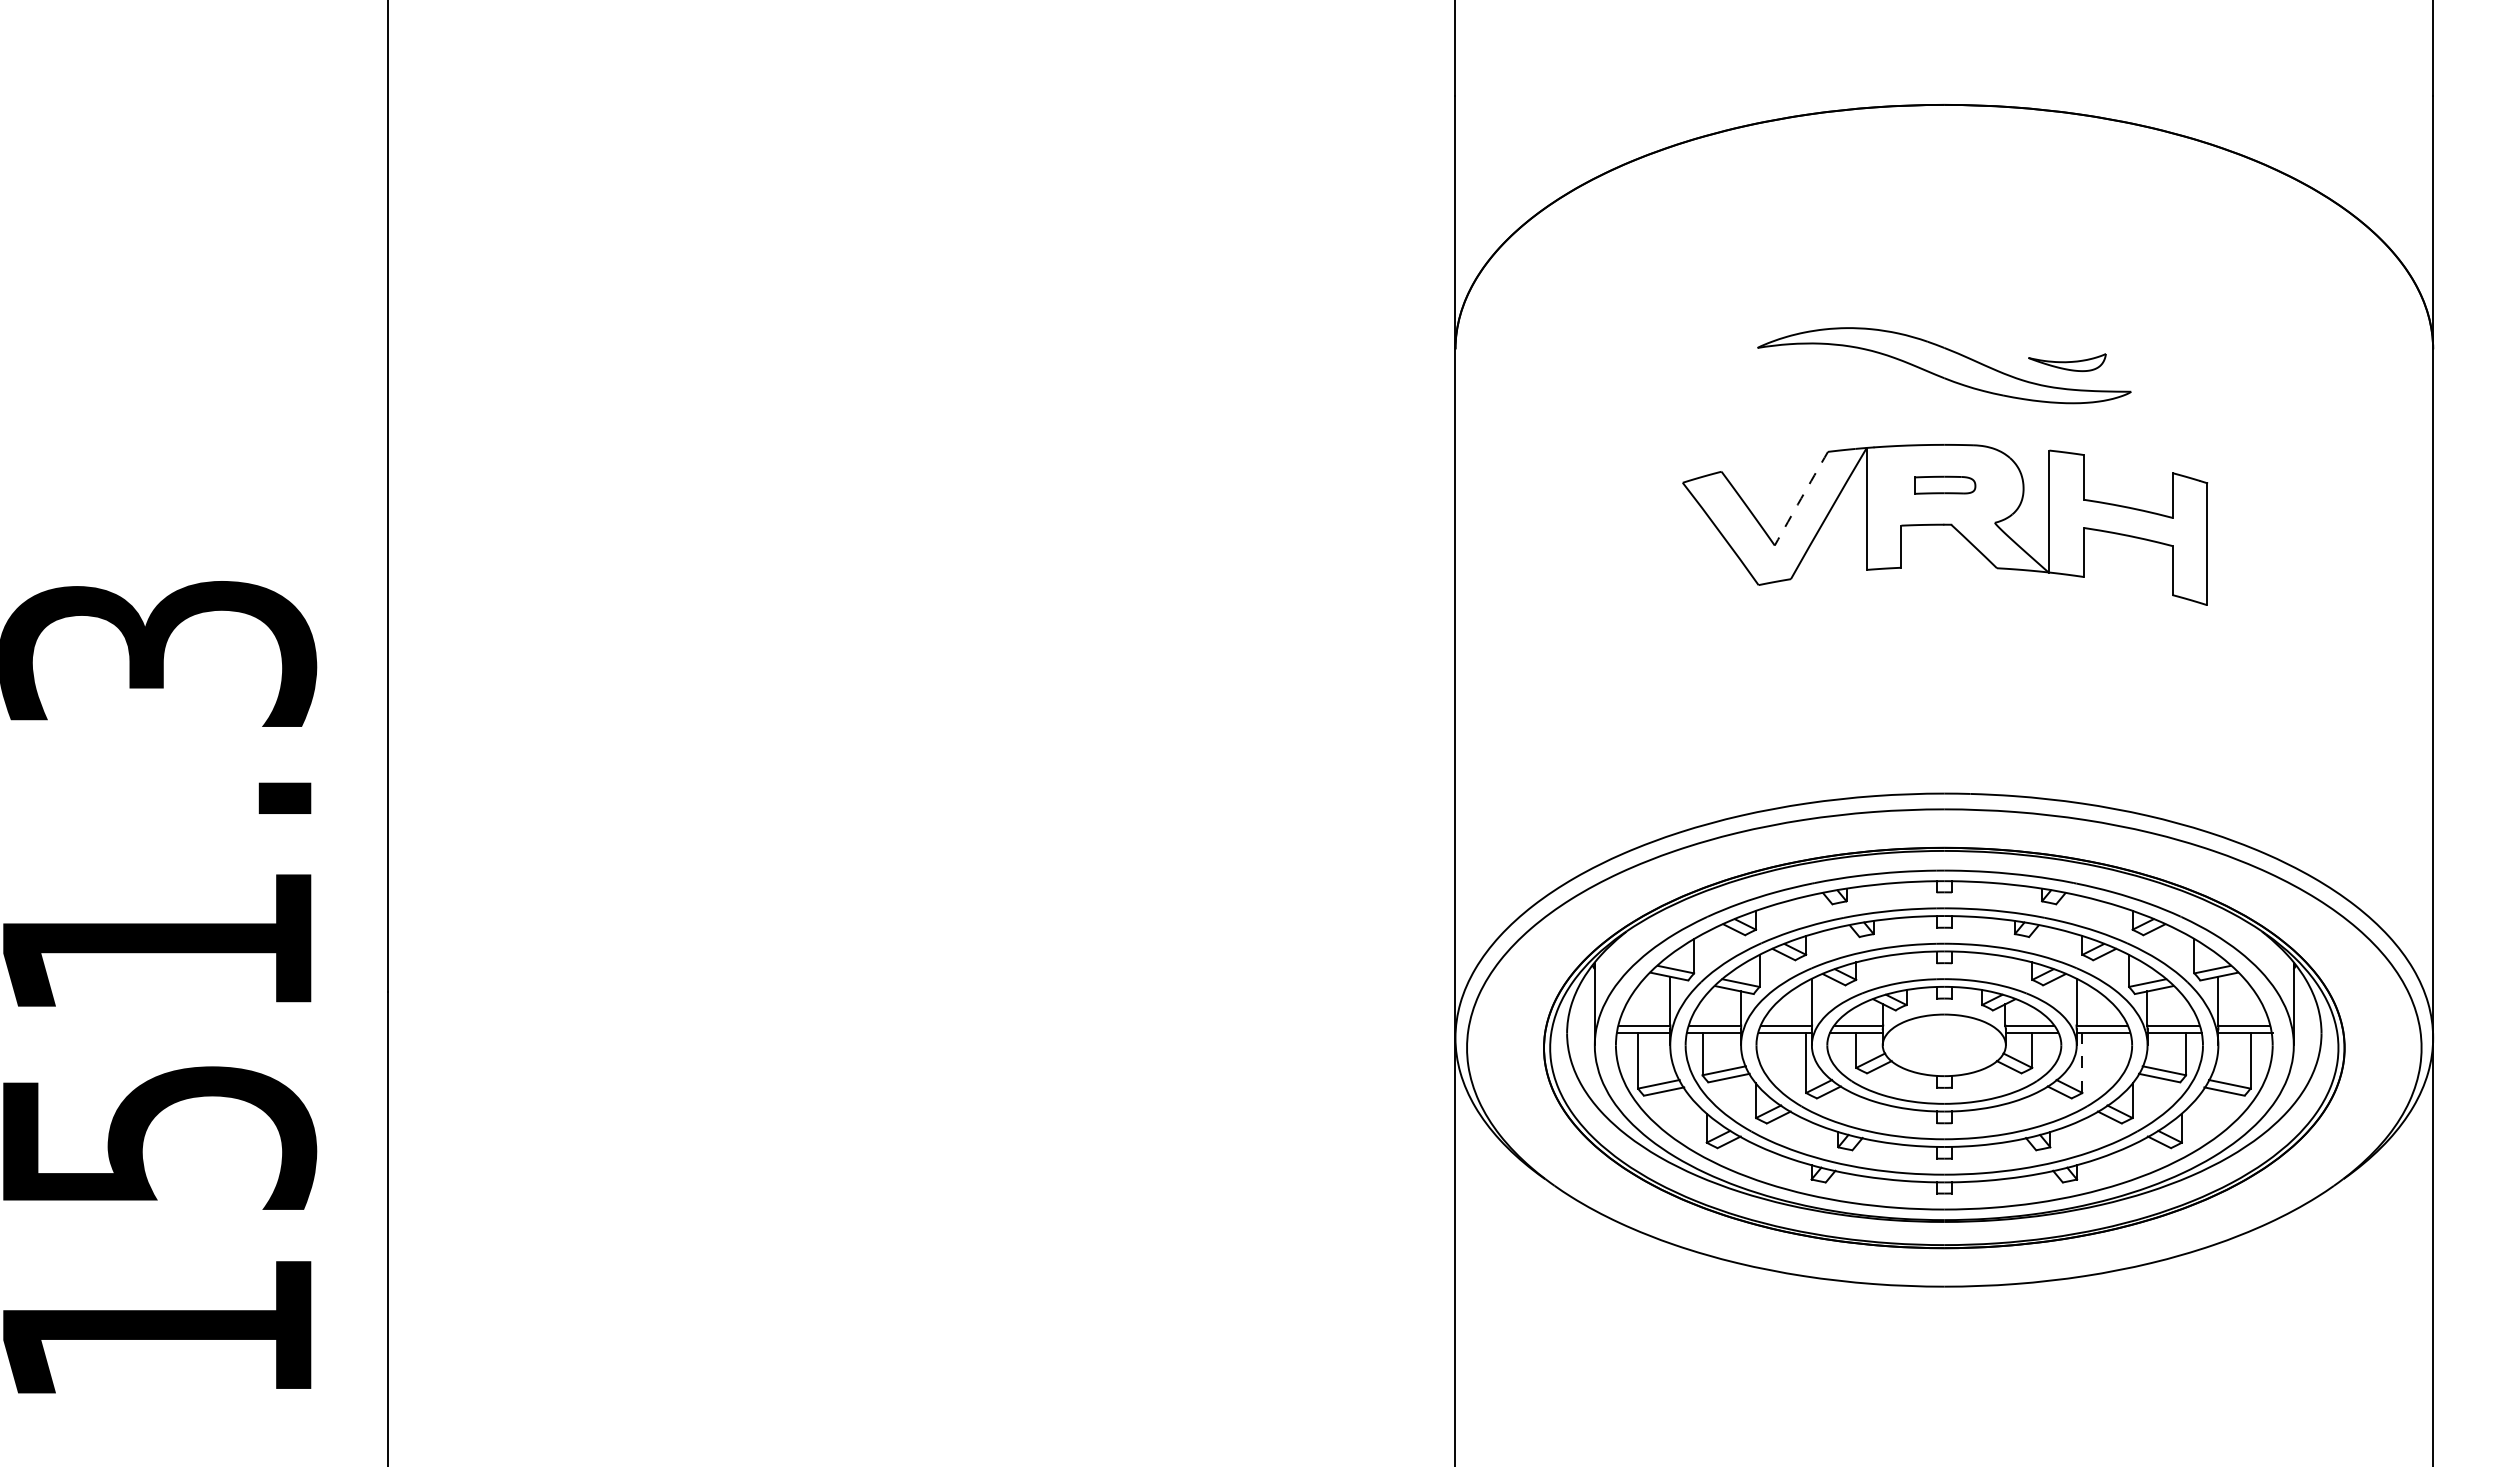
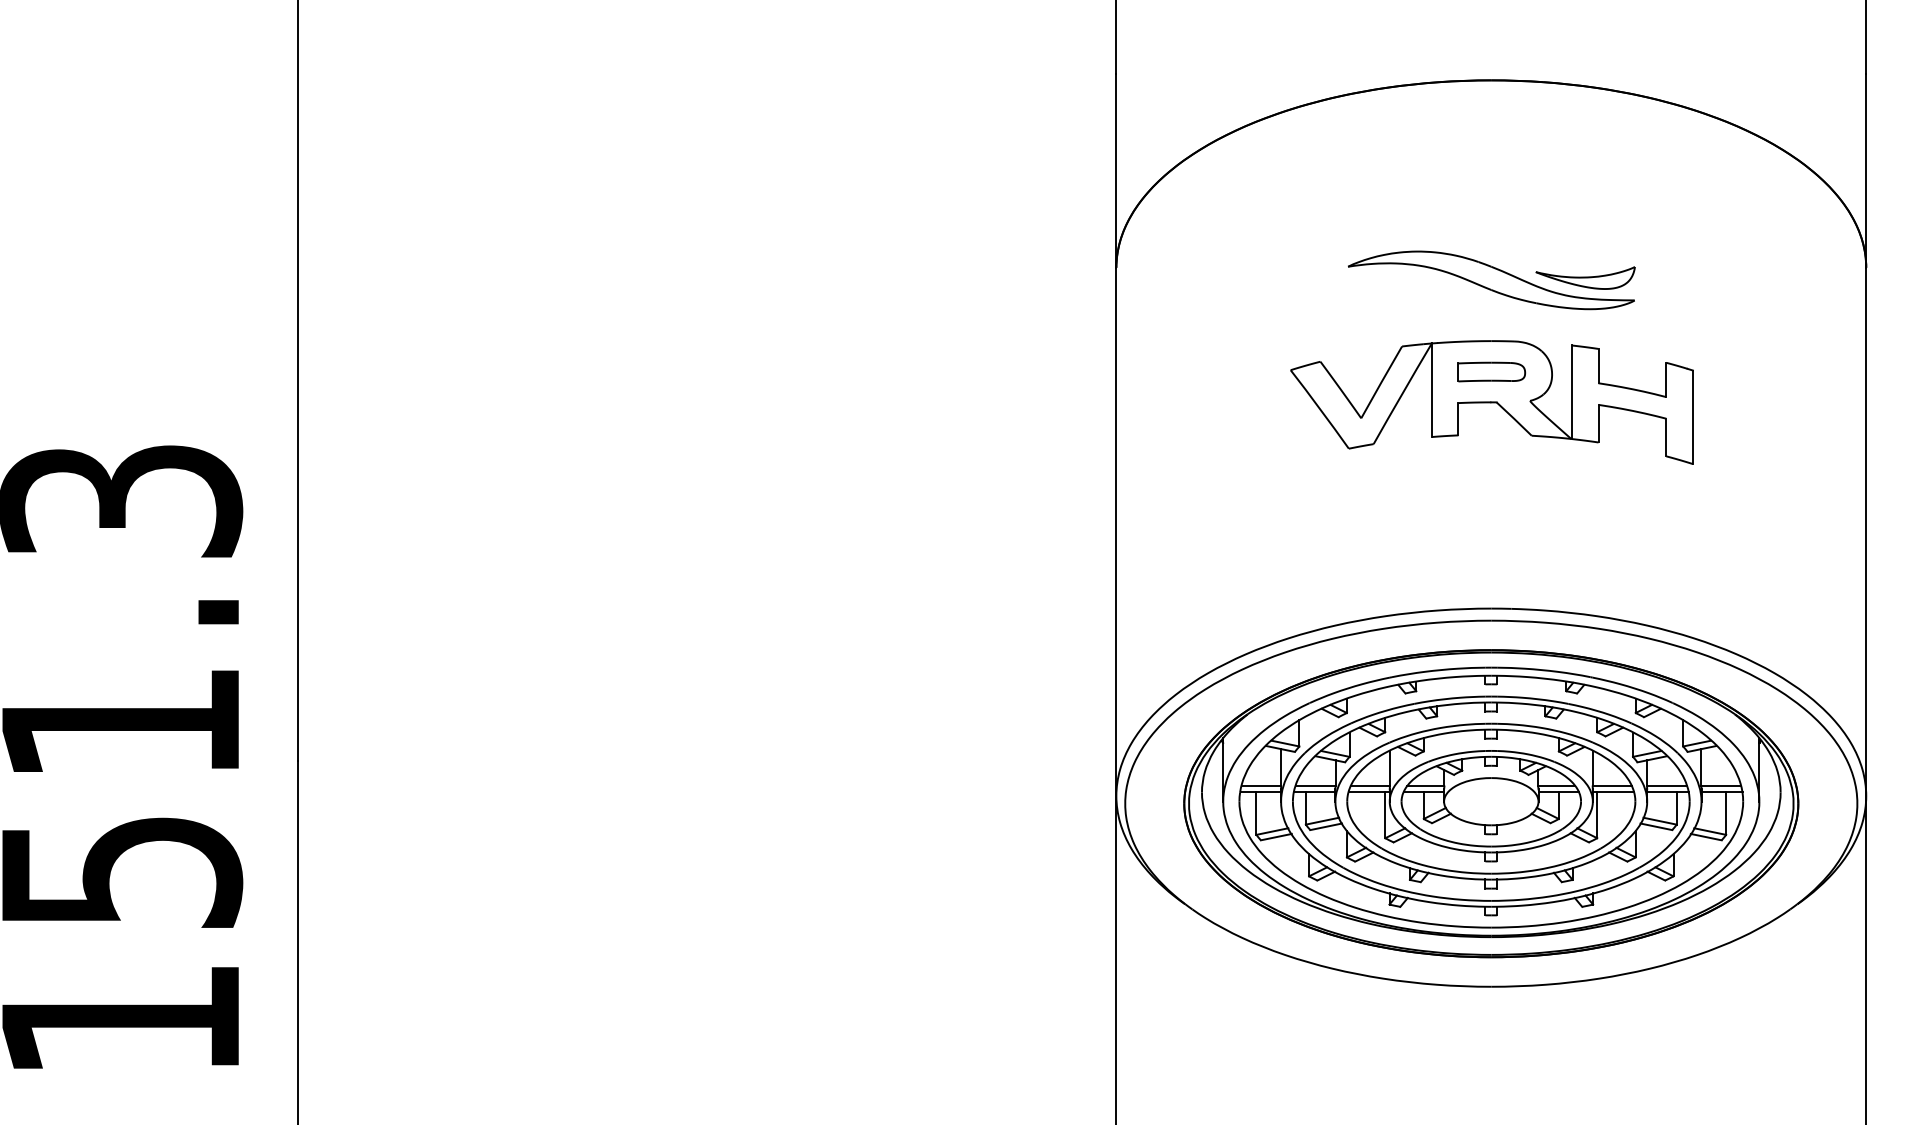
part: (2067, 362) -> (1585, 277), size x1.67
part: (1944, 485) -> (1491, 372), size x1.43
arc: (1801, 498) -> (1381, 382), dashed -> solid
line: (2082, 1063) -> (1597, 815), dashed -> solid

